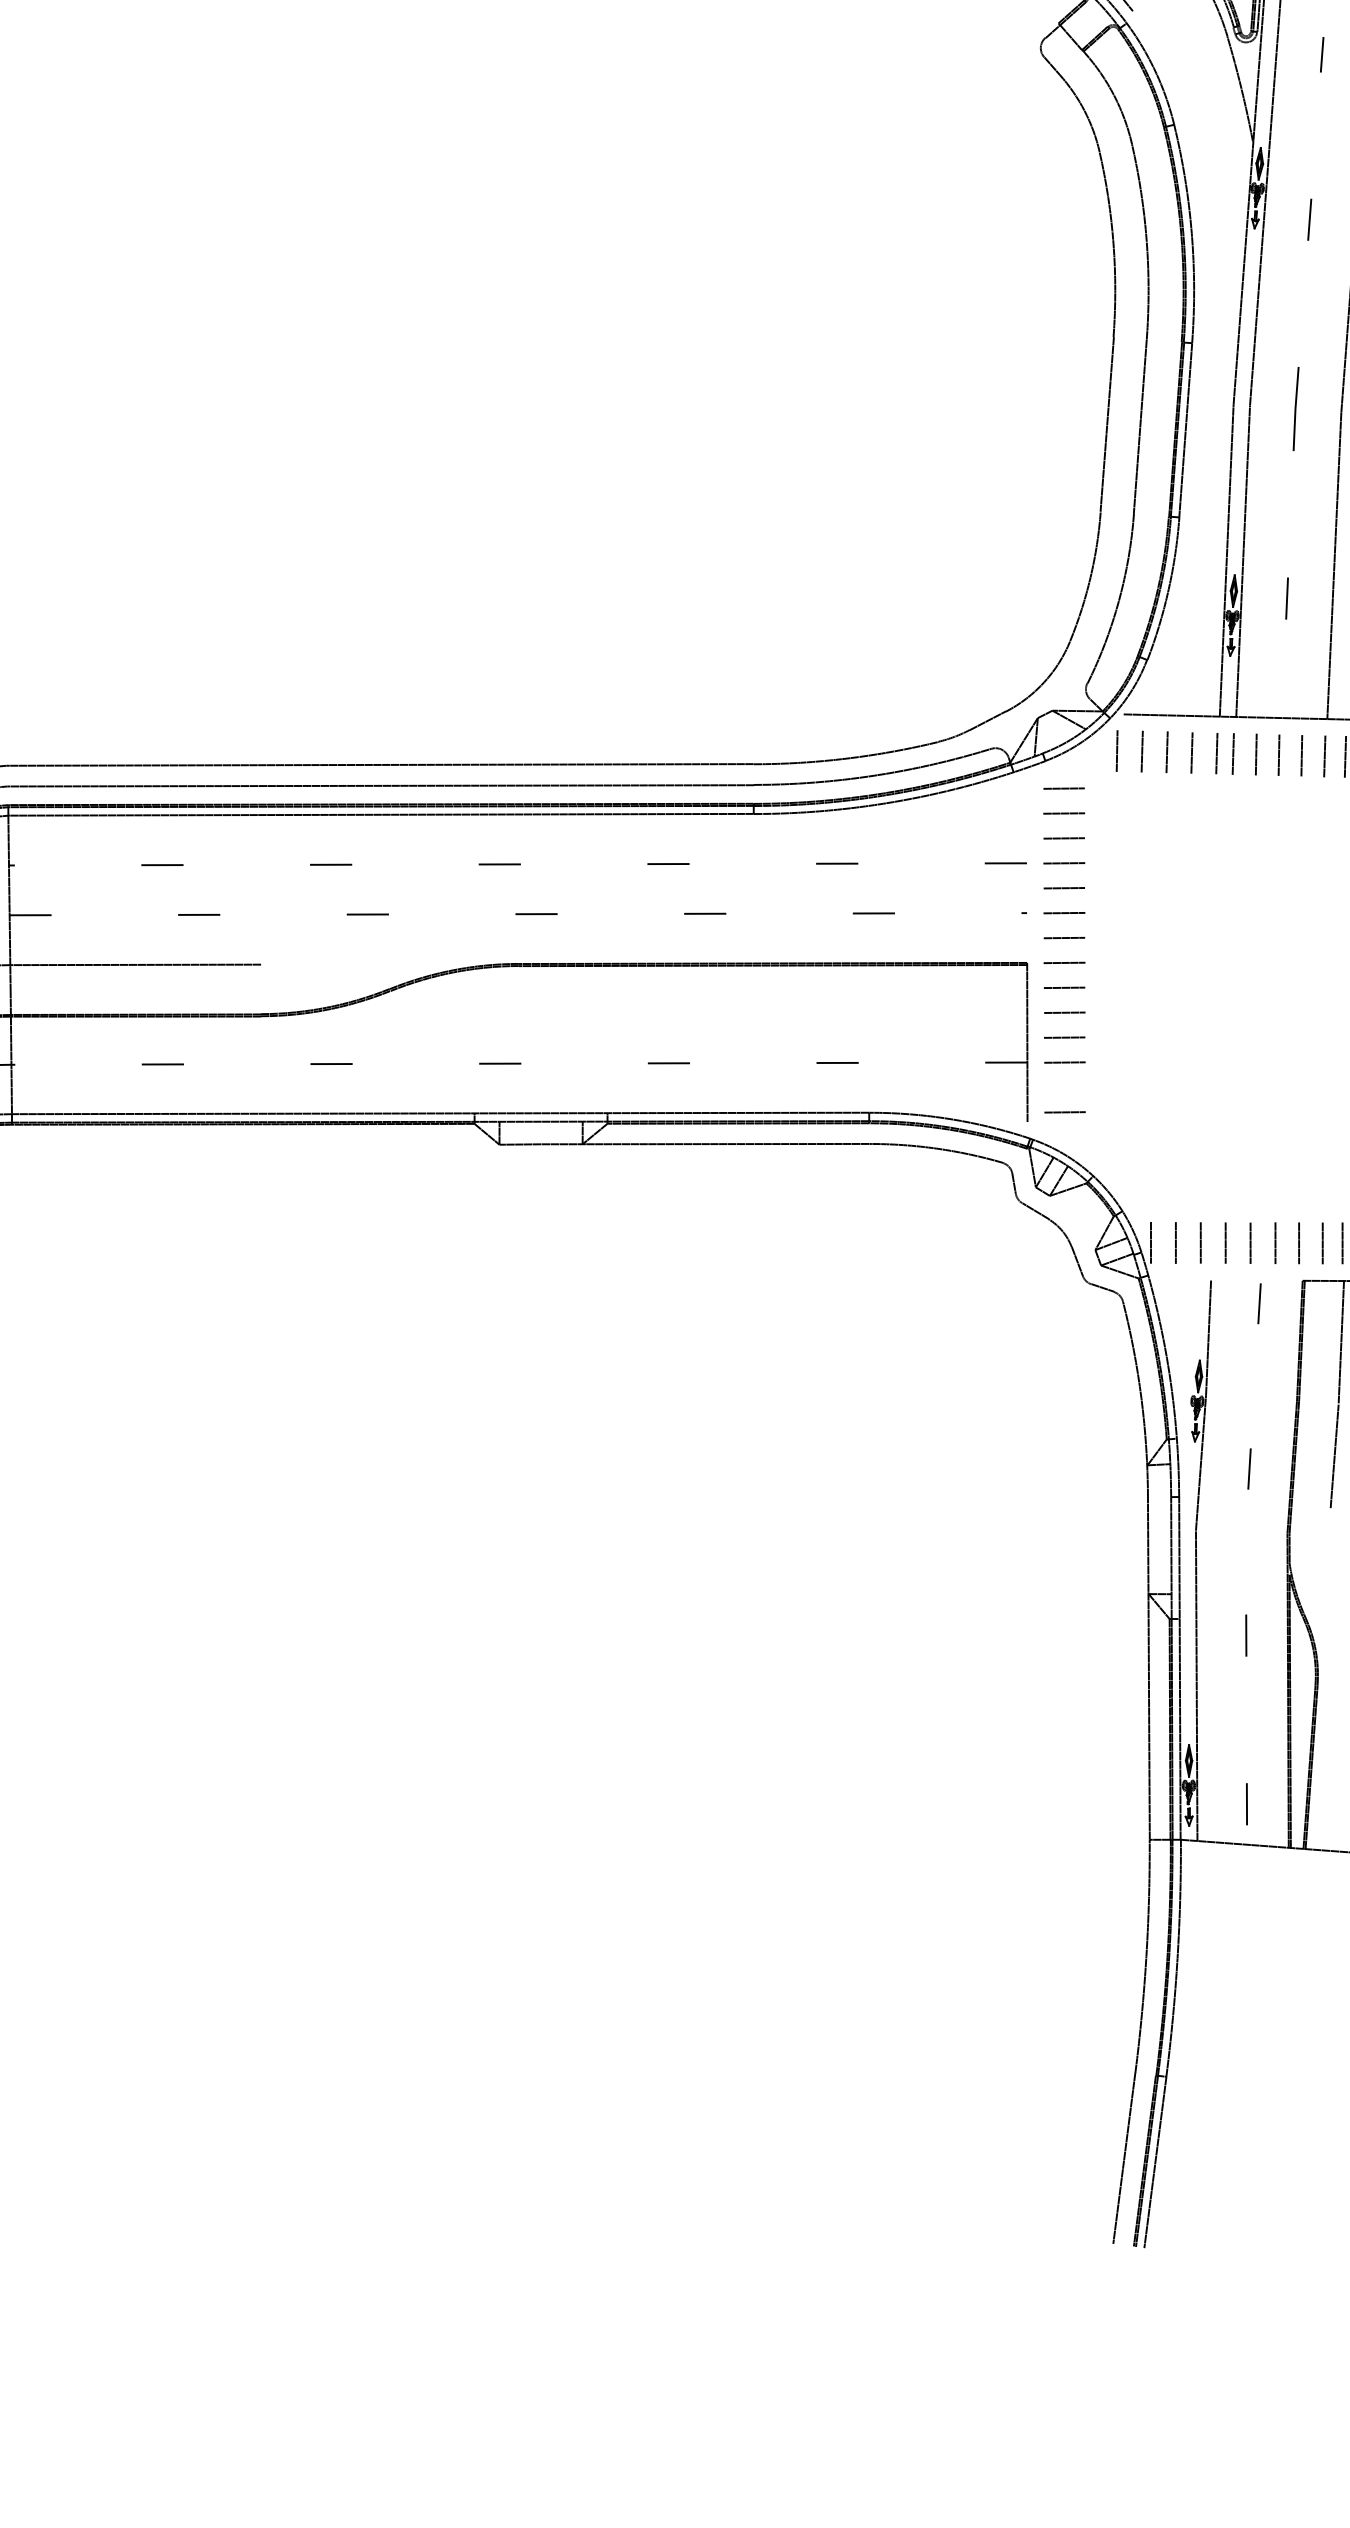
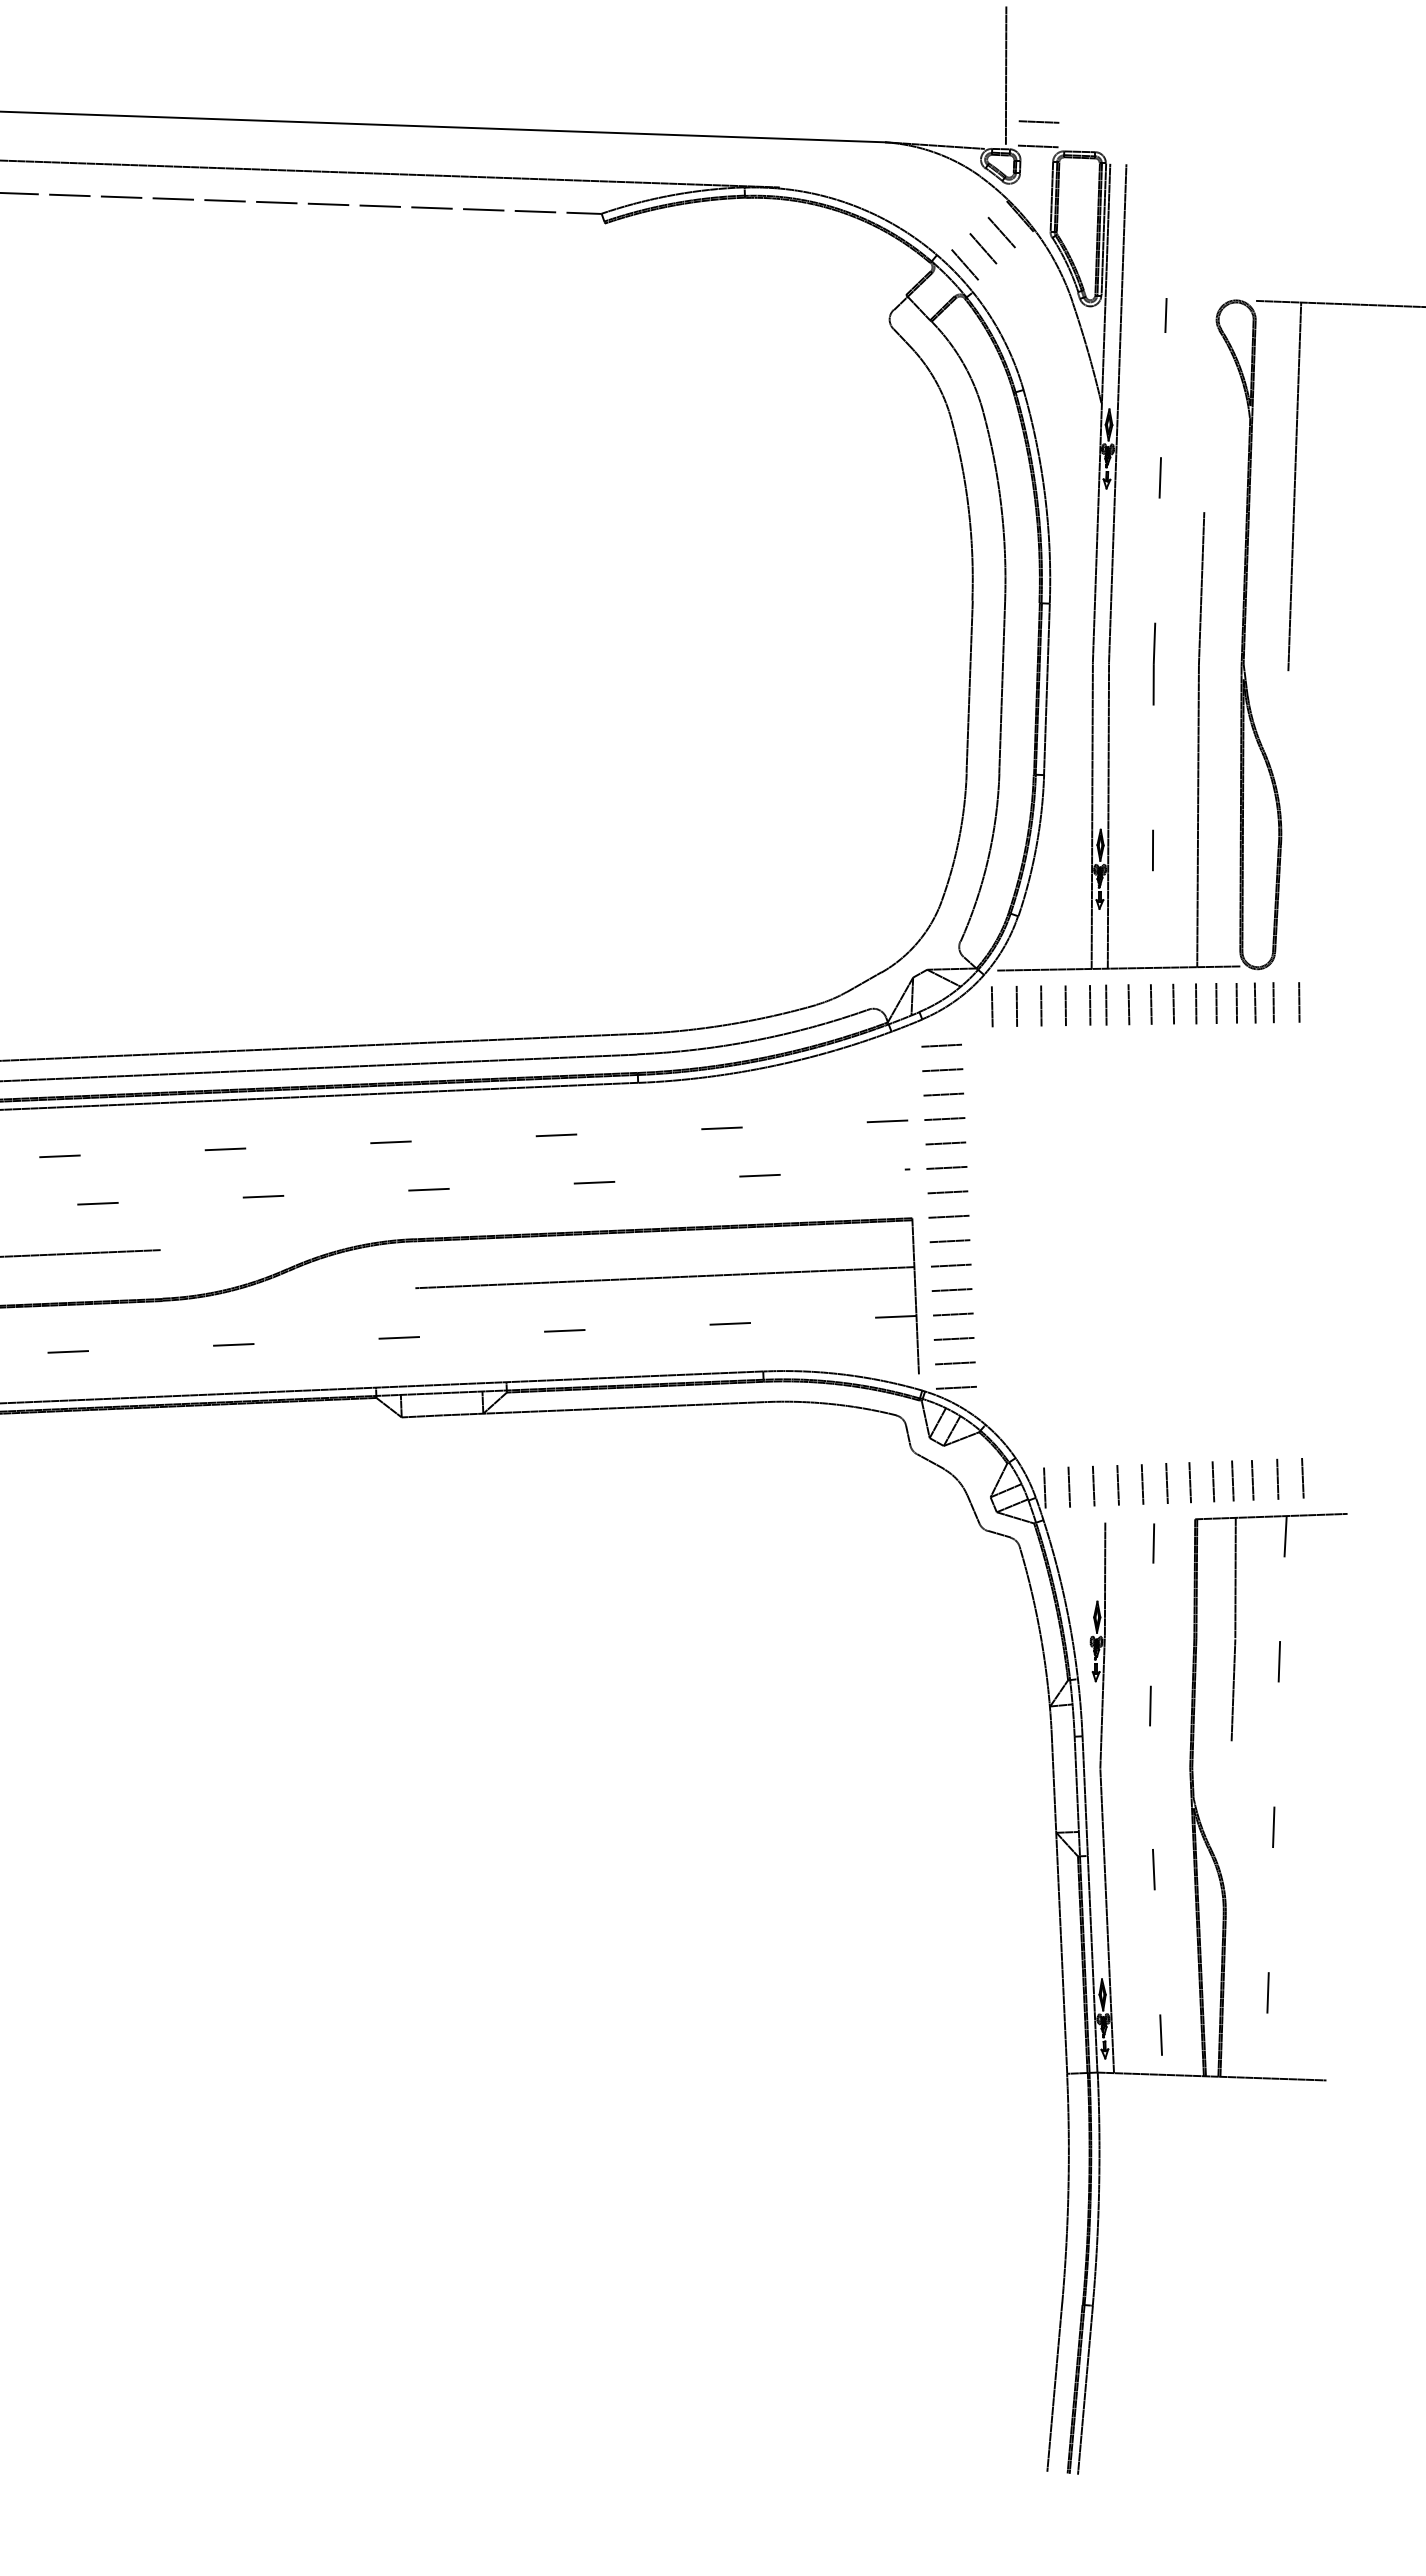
line: (772, 1013) -> (664, 1277), added
line: (1064, 1086) -> (953, 1338), added
line: (1064, 1136) -> (955, 1387), added

